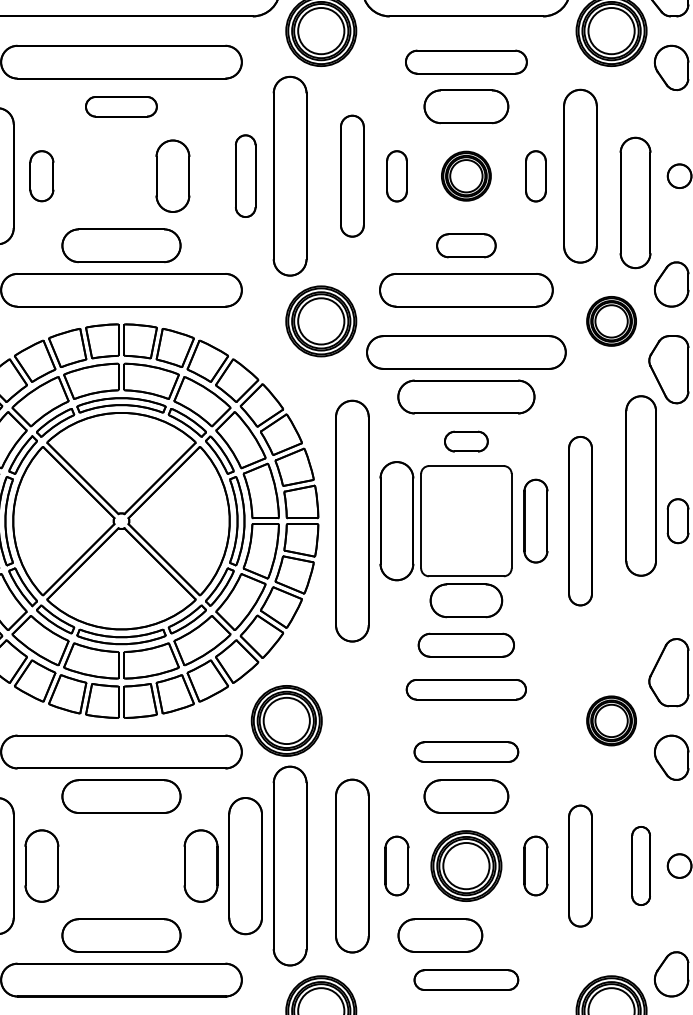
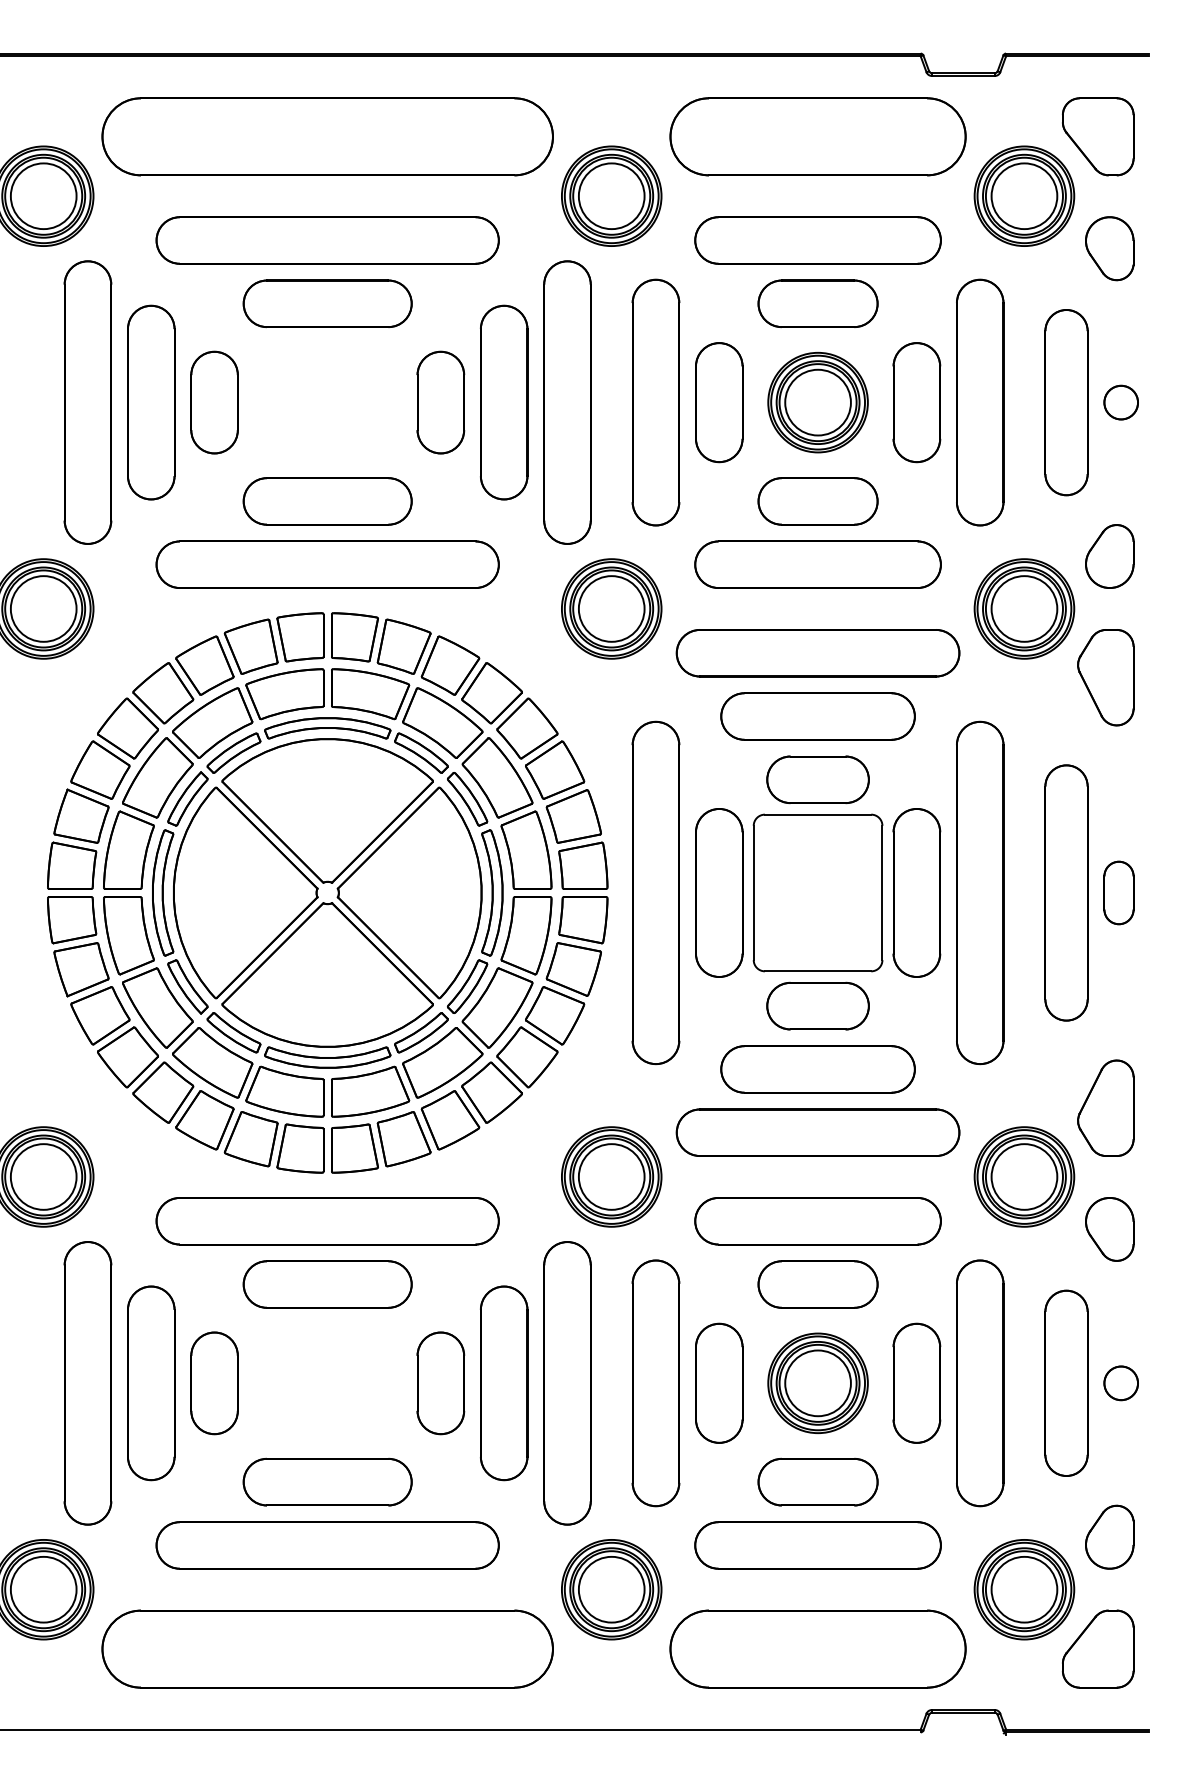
part: (466, 62) -> (817, 240), size x1.43
part: (121, 106) -> (327, 303), size x1.67
part: (41, 176) -> (214, 402), size x1.43
part: (172, 176) -> (440, 402), moved
part: (245, 176) -> (504, 402), size x1.67
part: (352, 176) -> (655, 402), size x1.43
part: (397, 176) -> (719, 402), size x1.67
part: (466, 176) -> (817, 402), size x1.43
part: (535, 176) -> (916, 402), size x1.67
part: (635, 202) -> (1066, 402), moved
part: (466, 245) -> (817, 501), size x1.43
part: (611, 321) -> (1024, 608), size x1.43
part: (466, 441) -> (817, 779), size x1.67
part: (641, 485) -> (1066, 892), moved
part: (535, 520) -> (916, 892), size x1.43
part: (580, 520) -> (980, 892), size x1.43
part: (466, 645) -> (817, 1069), size x1.43
part: (466, 689) -> (817, 1132), size x1.67
part: (286, 720) -> (611, 1176), moved
part: (611, 720) -> (1024, 1176), size x1.43
part: (466, 752) -> (817, 1221), size x1.67
part: (397, 865) -> (719, 1382), size x1.43
part: (535, 865) -> (916, 1382), size x1.43
part: (641, 865) -> (1066, 1382), size x1.67
part: (580, 866) -> (980, 1383), size x1.43
part: (439, 935) -> (817, 1481), moved
part: (466, 980) -> (817, 1545), size x1.67

